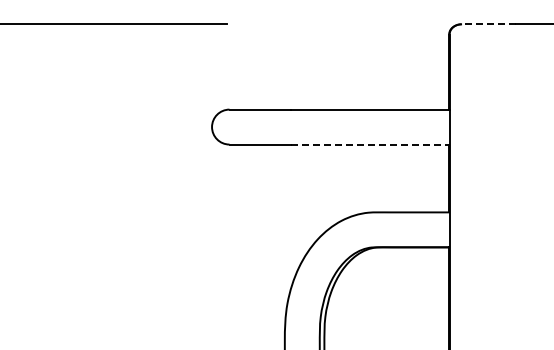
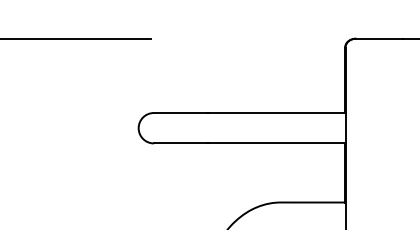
line: (489, 24) -> (380, 38), dashed -> solid
line: (370, 144) -> (276, 143), dashed -> solid

